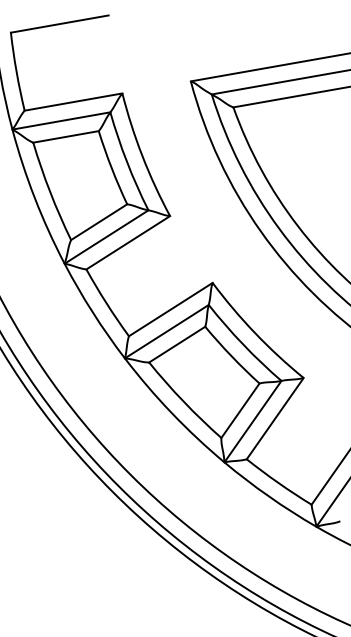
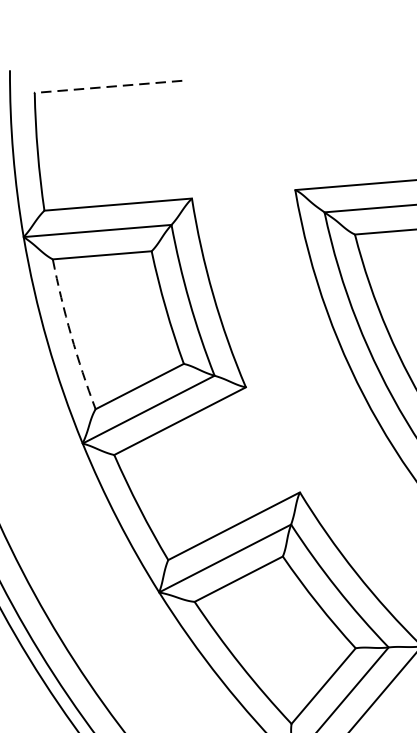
line: (59, 24) -> (108, 87), solid -> dashed
arc: (50, 192) -> (71, 335), solid -> dashed

